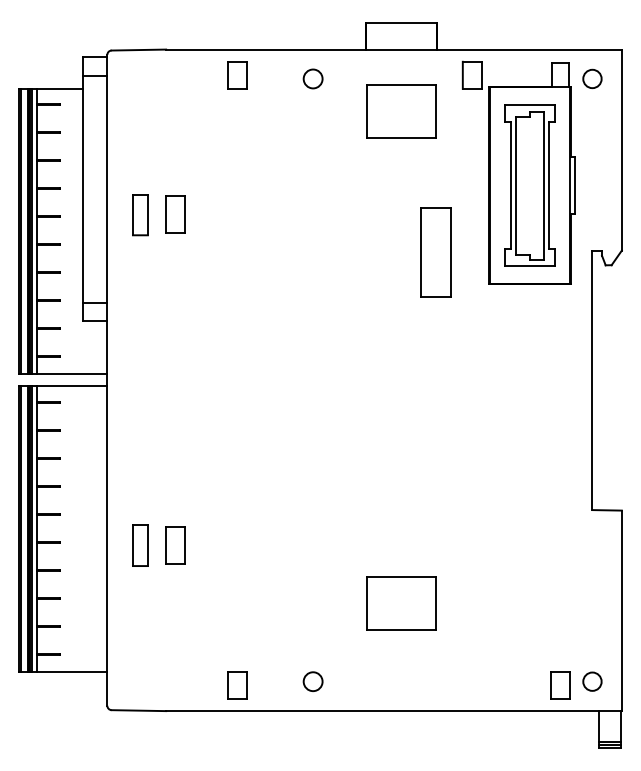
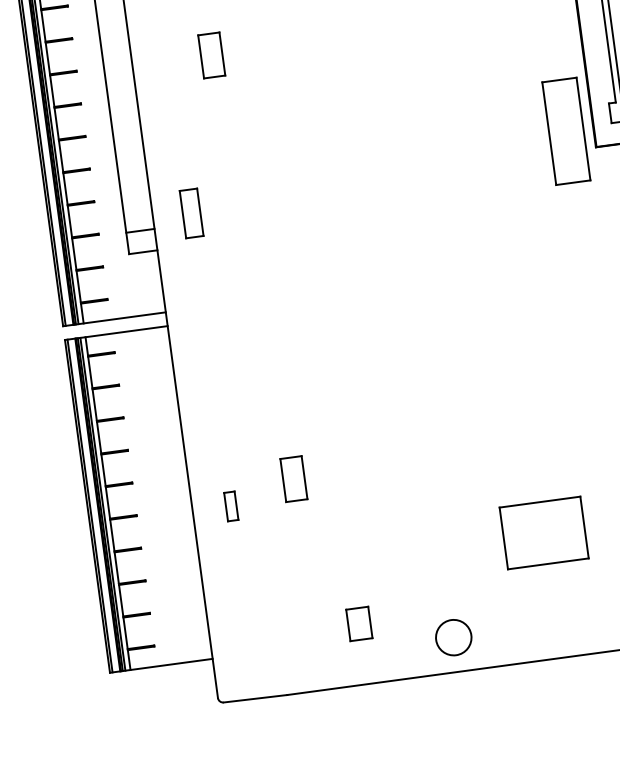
part: (175, 214) -> (211, 54), moved
part: (140, 215) -> (191, 214), moved
part: (435, 252) -> (565, 131), moved
part: (140, 545) -> (231, 506), size x0.6
part: (175, 545) -> (294, 478), moved
circle: (312, 681) -> (452, 637), size x1.6
part: (237, 685) -> (359, 624), moved

